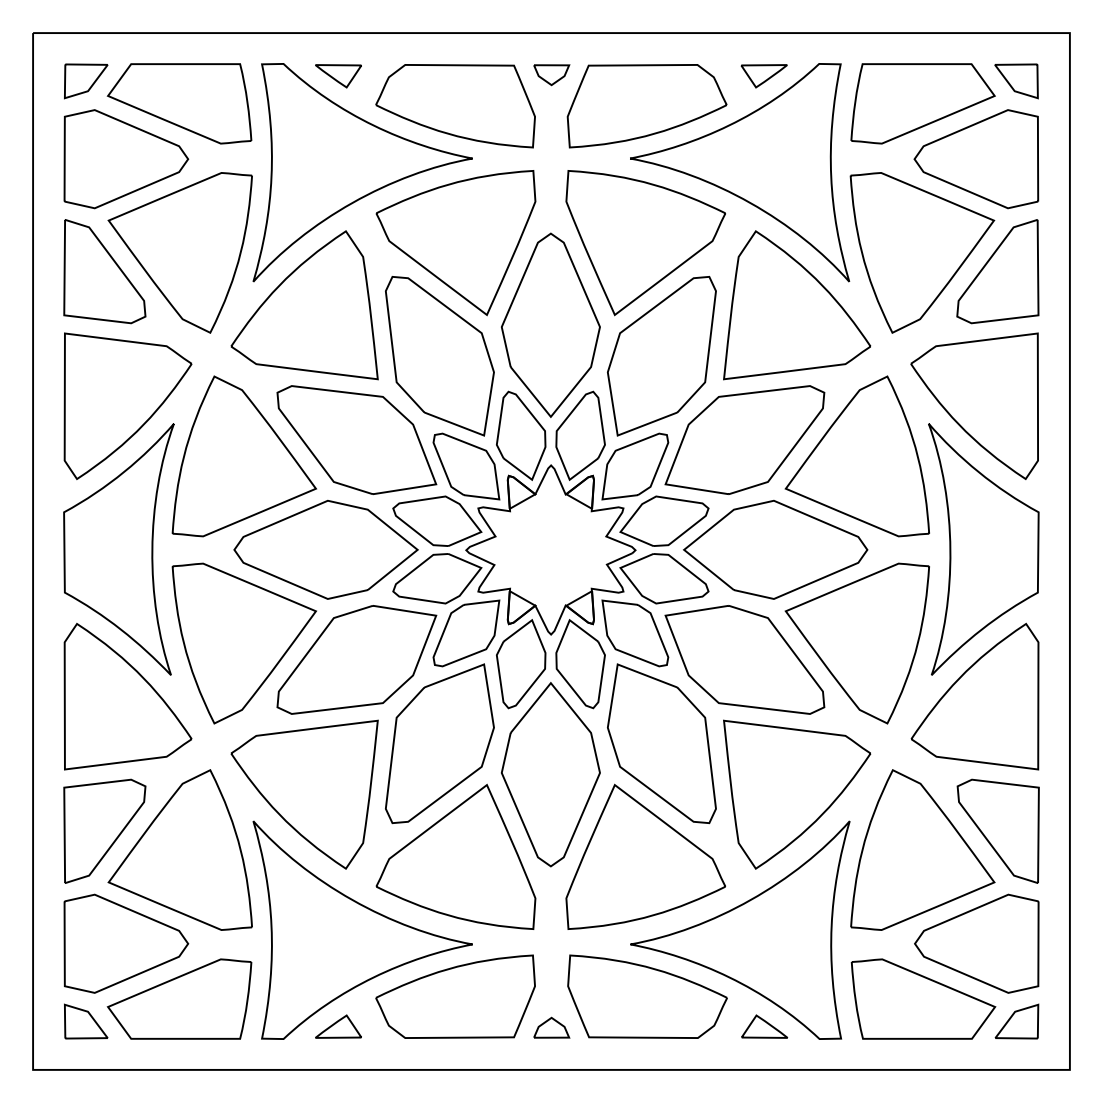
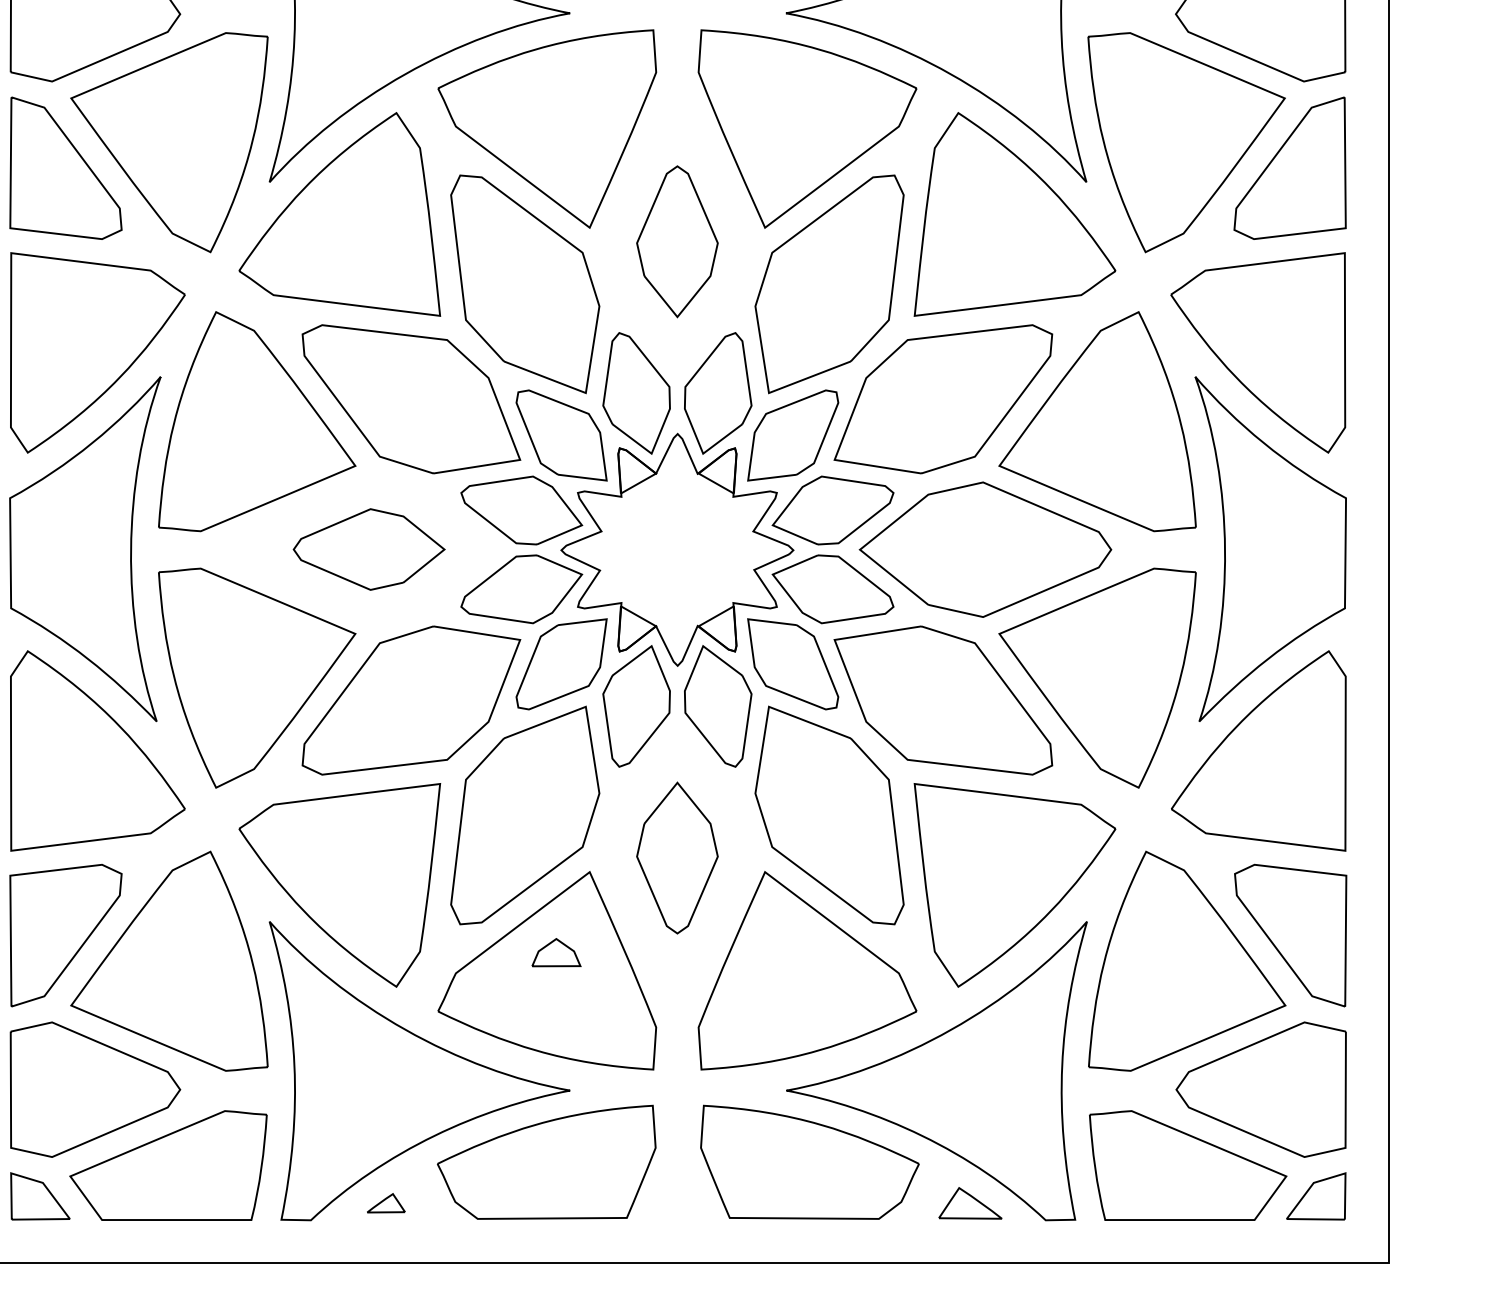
part: (550, 324) -> (676, 240), size x0.6
part: (325, 549) -> (368, 549), size x0.6
part: (550, 774) -> (676, 857), size x0.6
part: (338, 1026) -> (386, 1203), size x0.6
part: (551, 1027) -> (556, 952), moved

